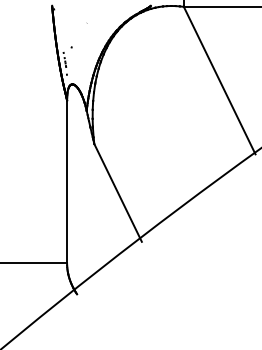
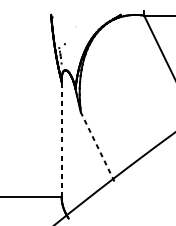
line: (67, 181) -> (61, 138), solid -> dashed
line: (117, 192) -> (97, 146), solid -> dashed

